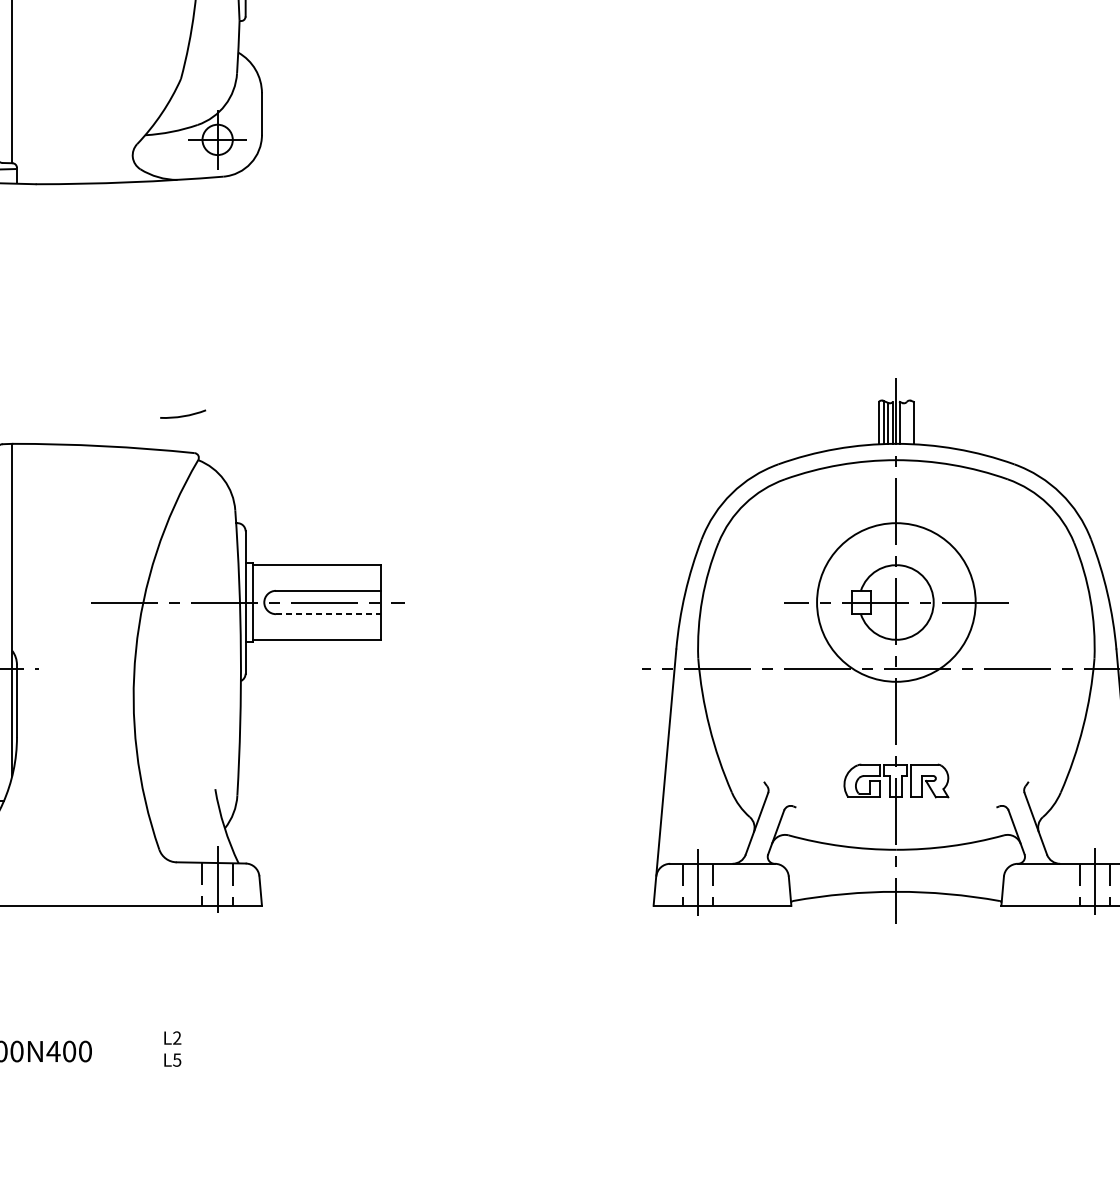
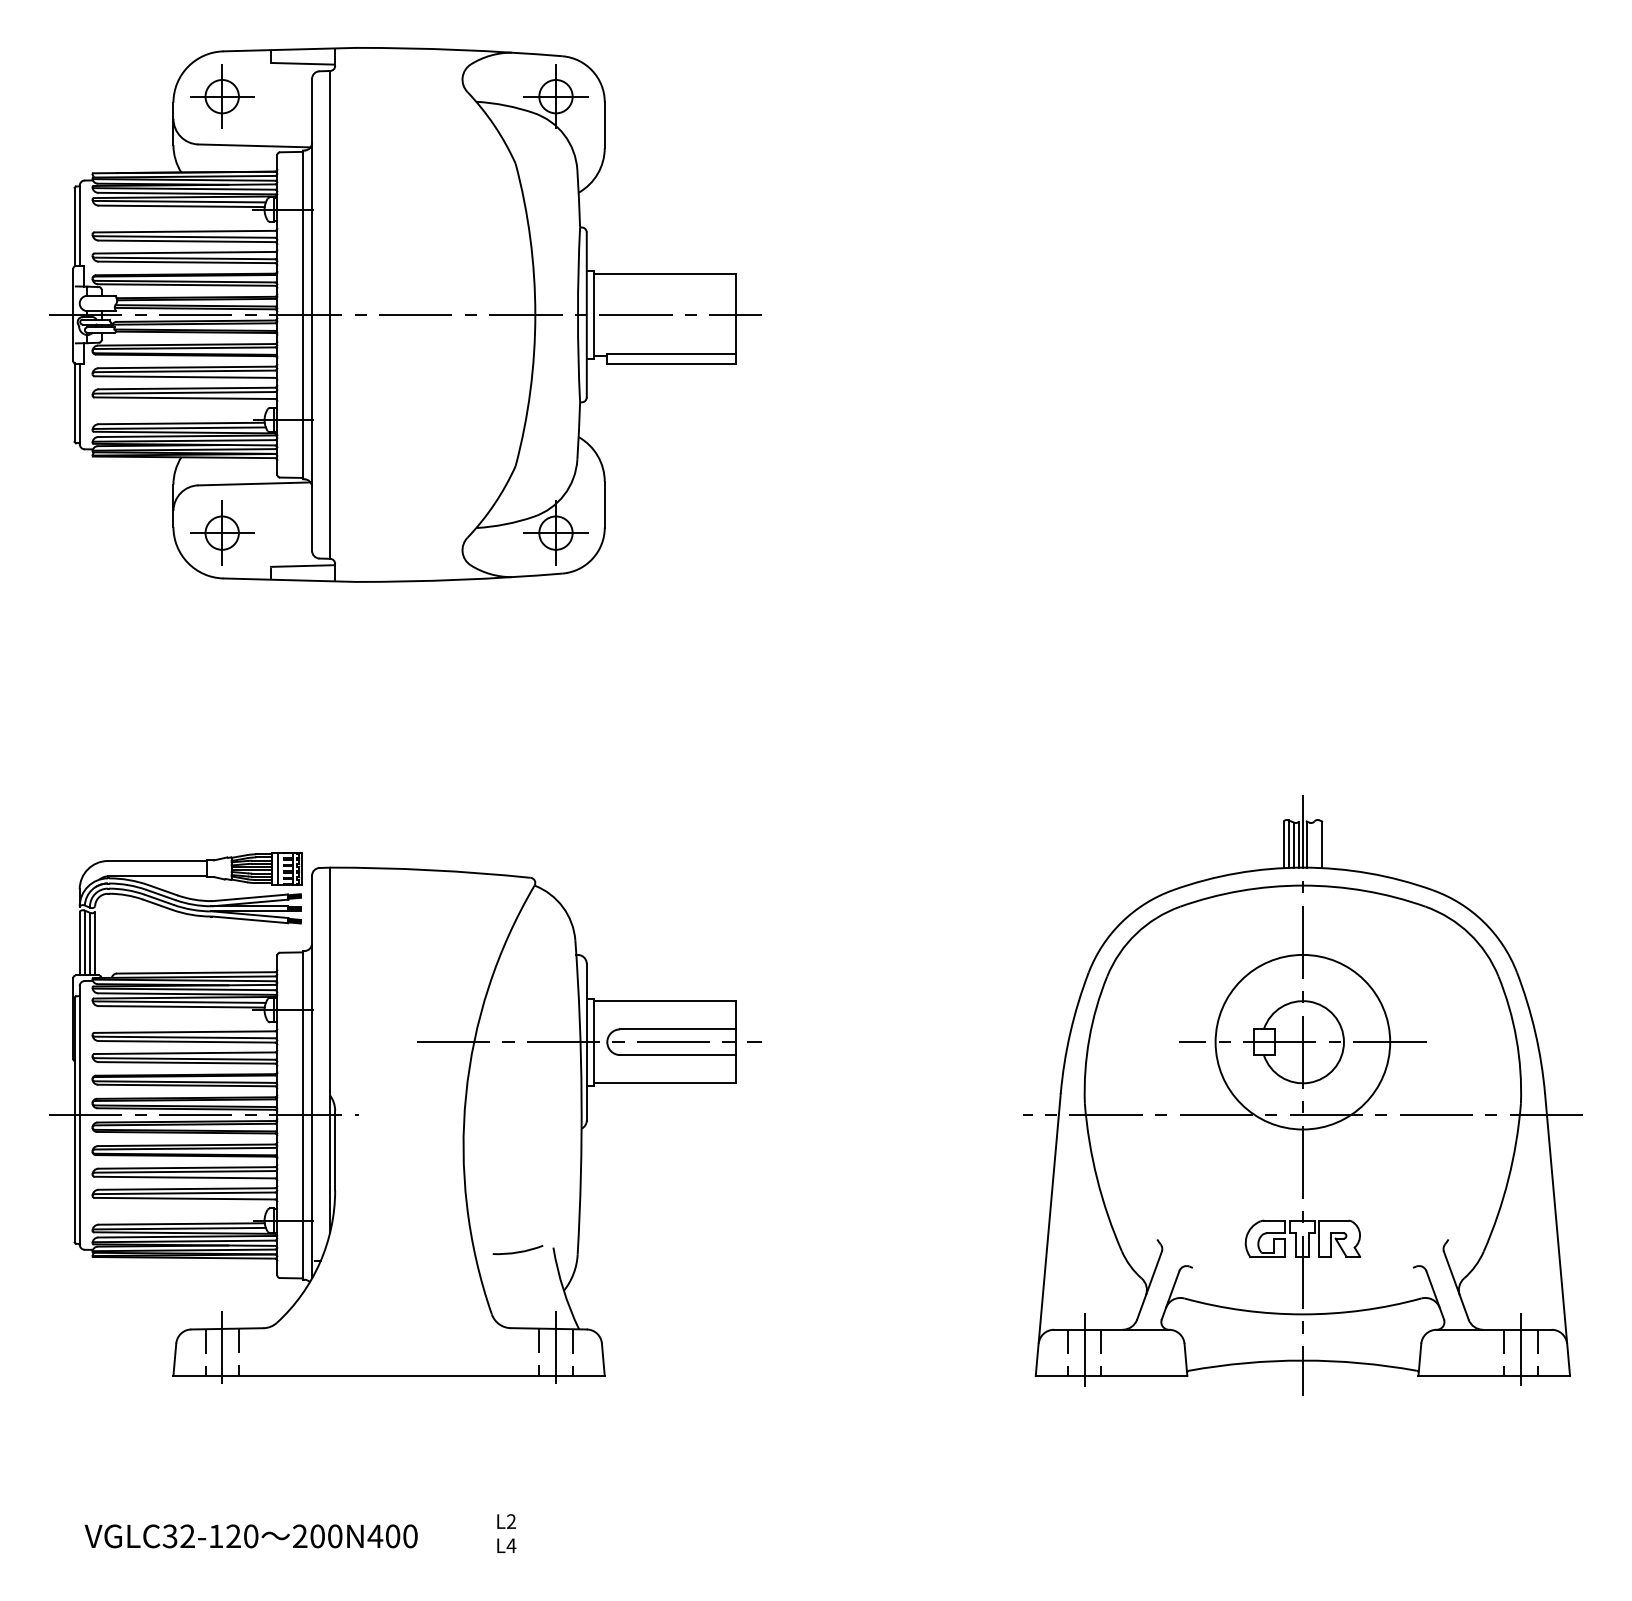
arc: (182, 415) -> (517, 1251), moved
line: (328, 614) -> (677, 1055), dashed -> solid
text: (177, 1059) -> (511, 1545), L5 -> L4

